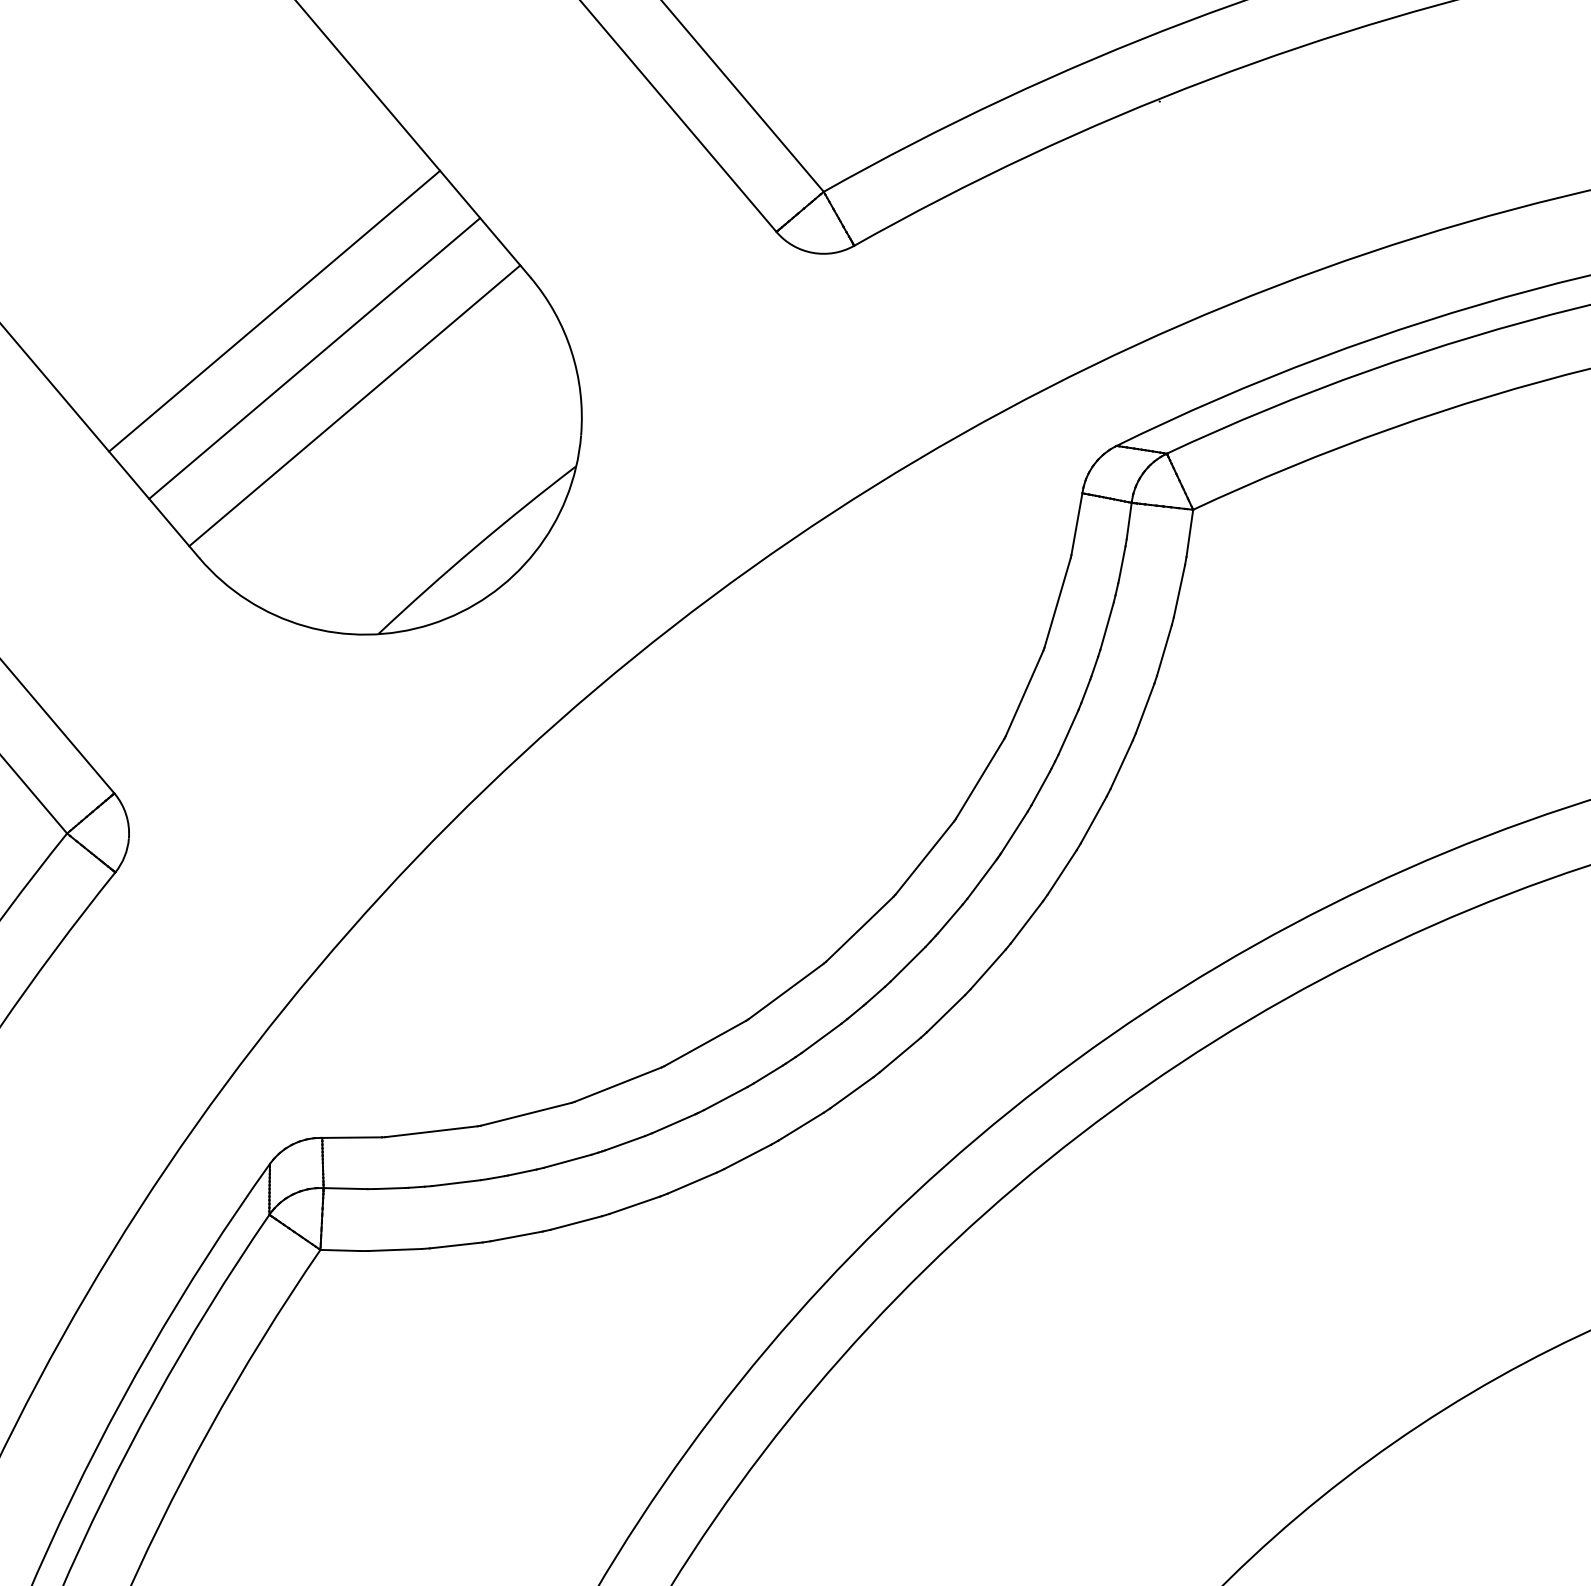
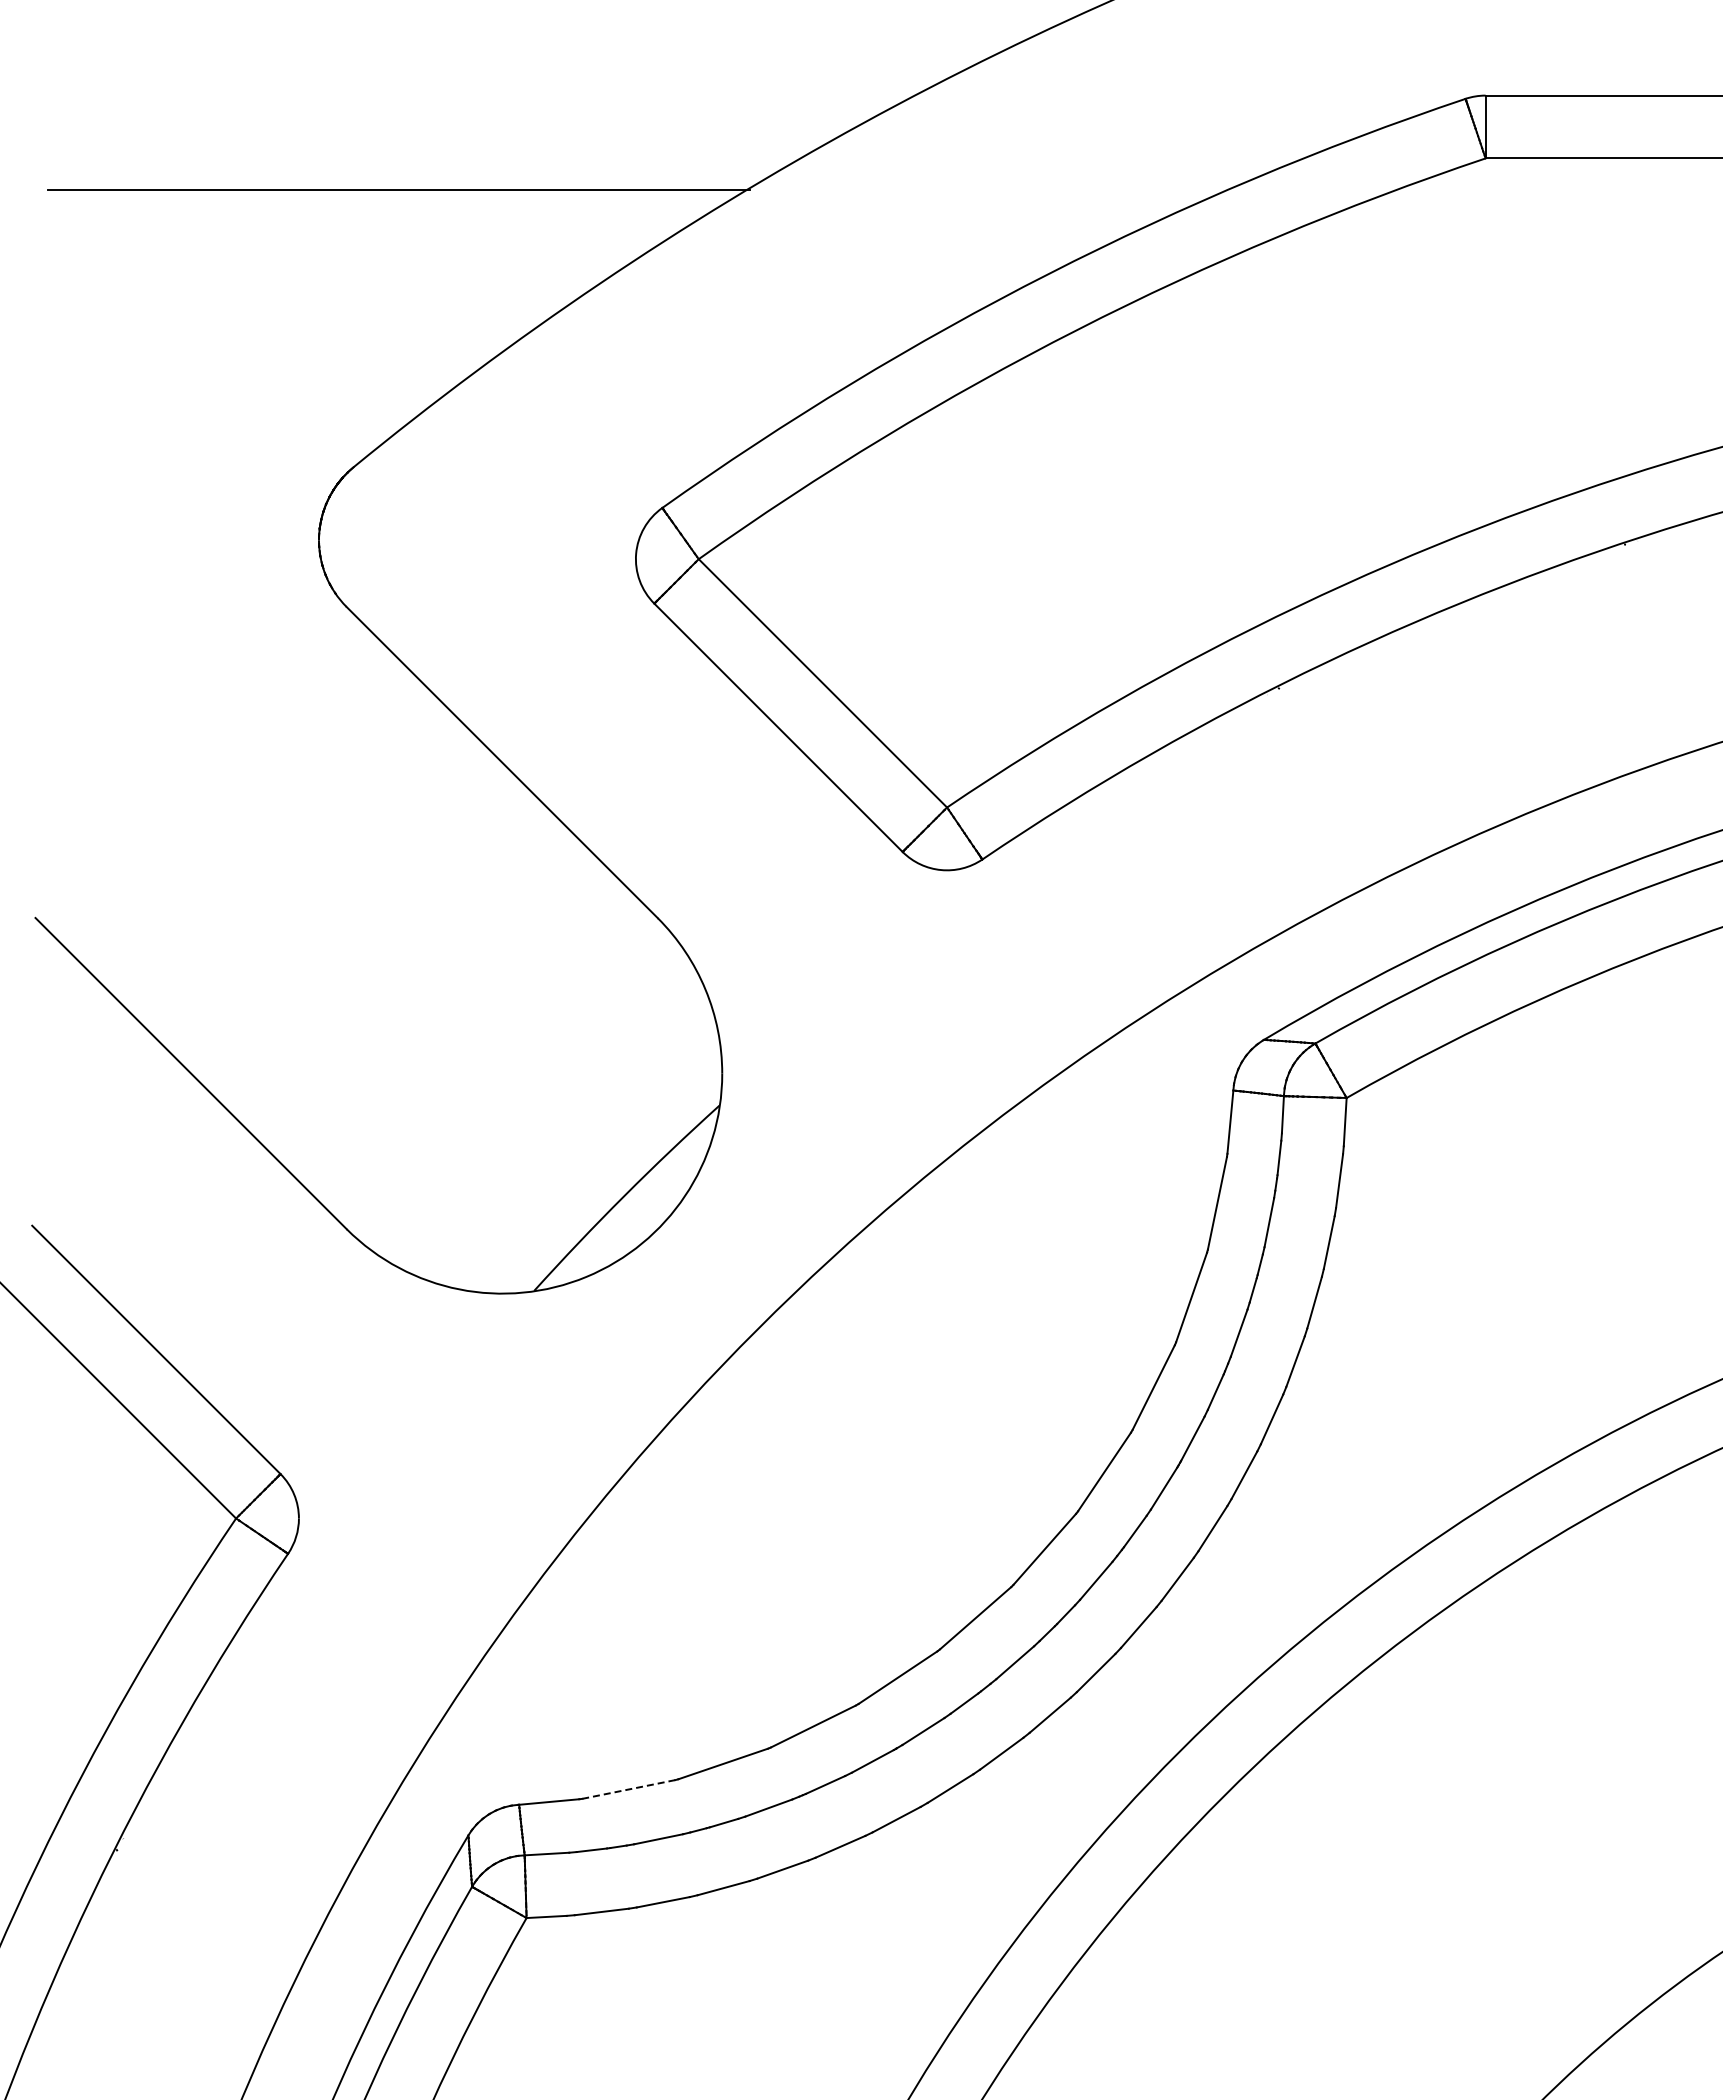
line: (273, 310) -> (401, 973), removed
line: (314, 357) -> (446, 1017), removed
line: (354, 405) -> (490, 1062), removed
line: (431, 1131) -> (628, 1789), solid -> dashed

